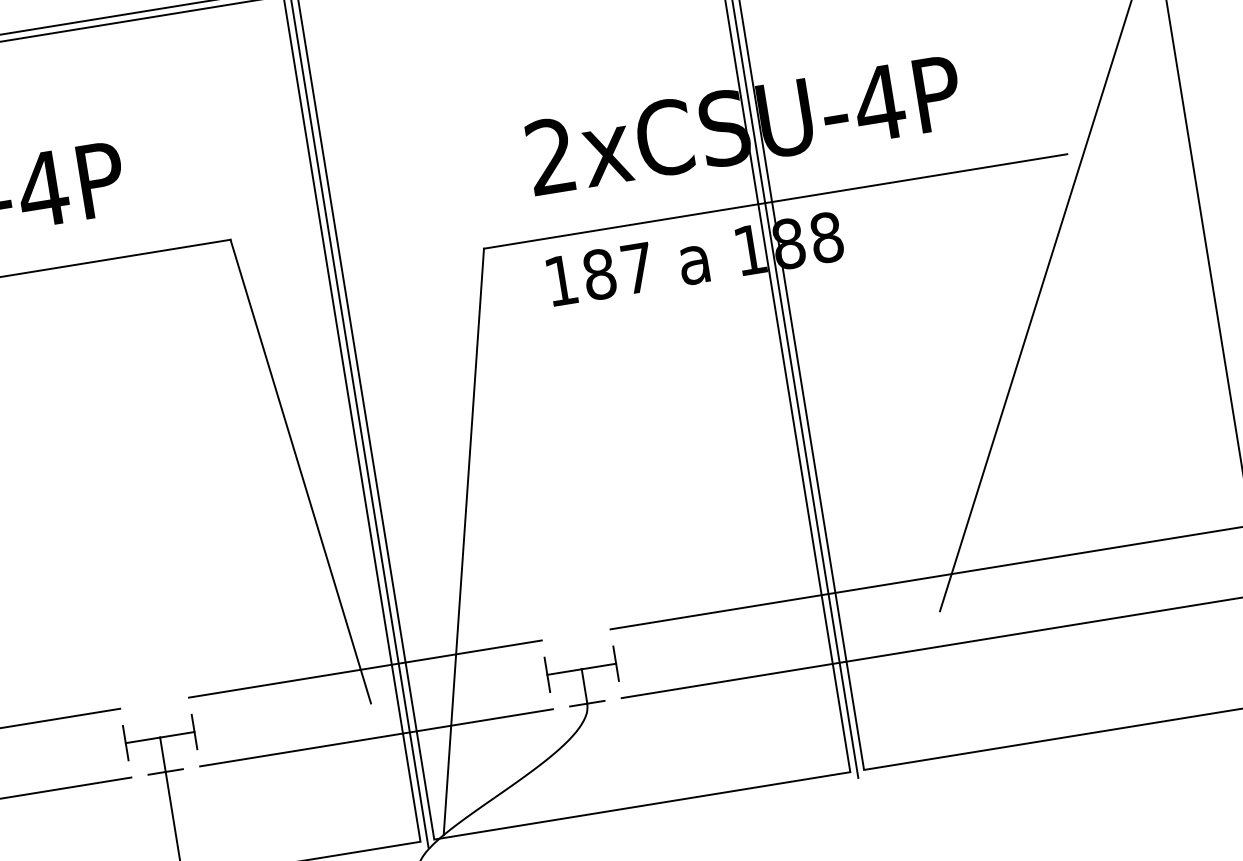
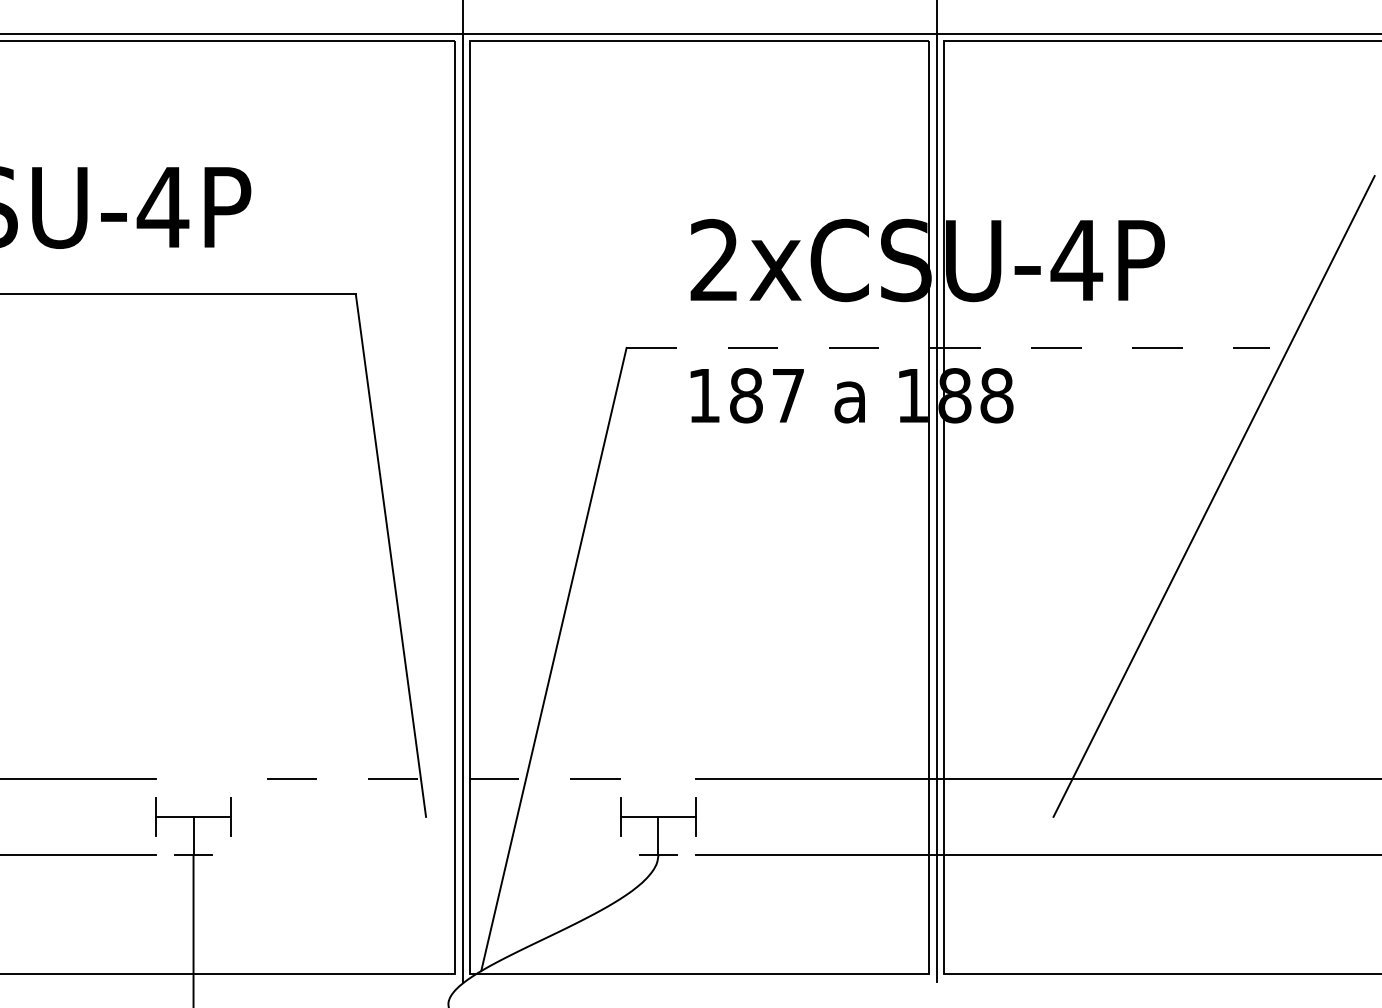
line: (775, 201) -> (948, 347), solid -> dashed
line: (365, 668) -> (426, 778), solid -> dashed
line: (376, 737) -> (425, 854), removed

